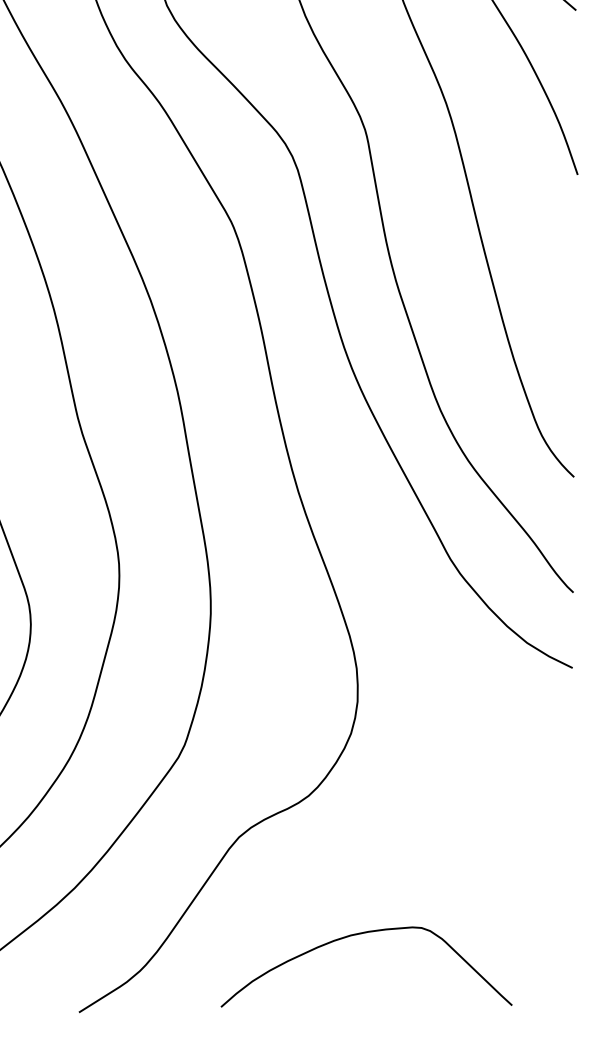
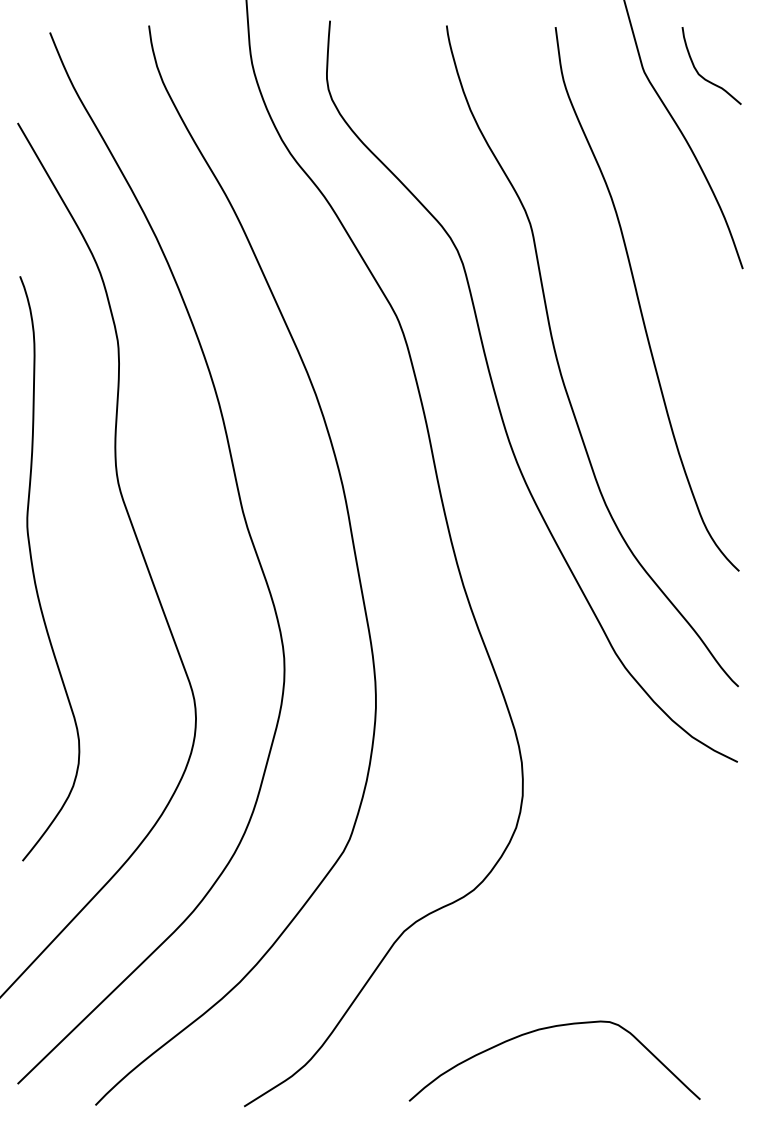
curve: (362, 934) -> (550, 1028), moved

